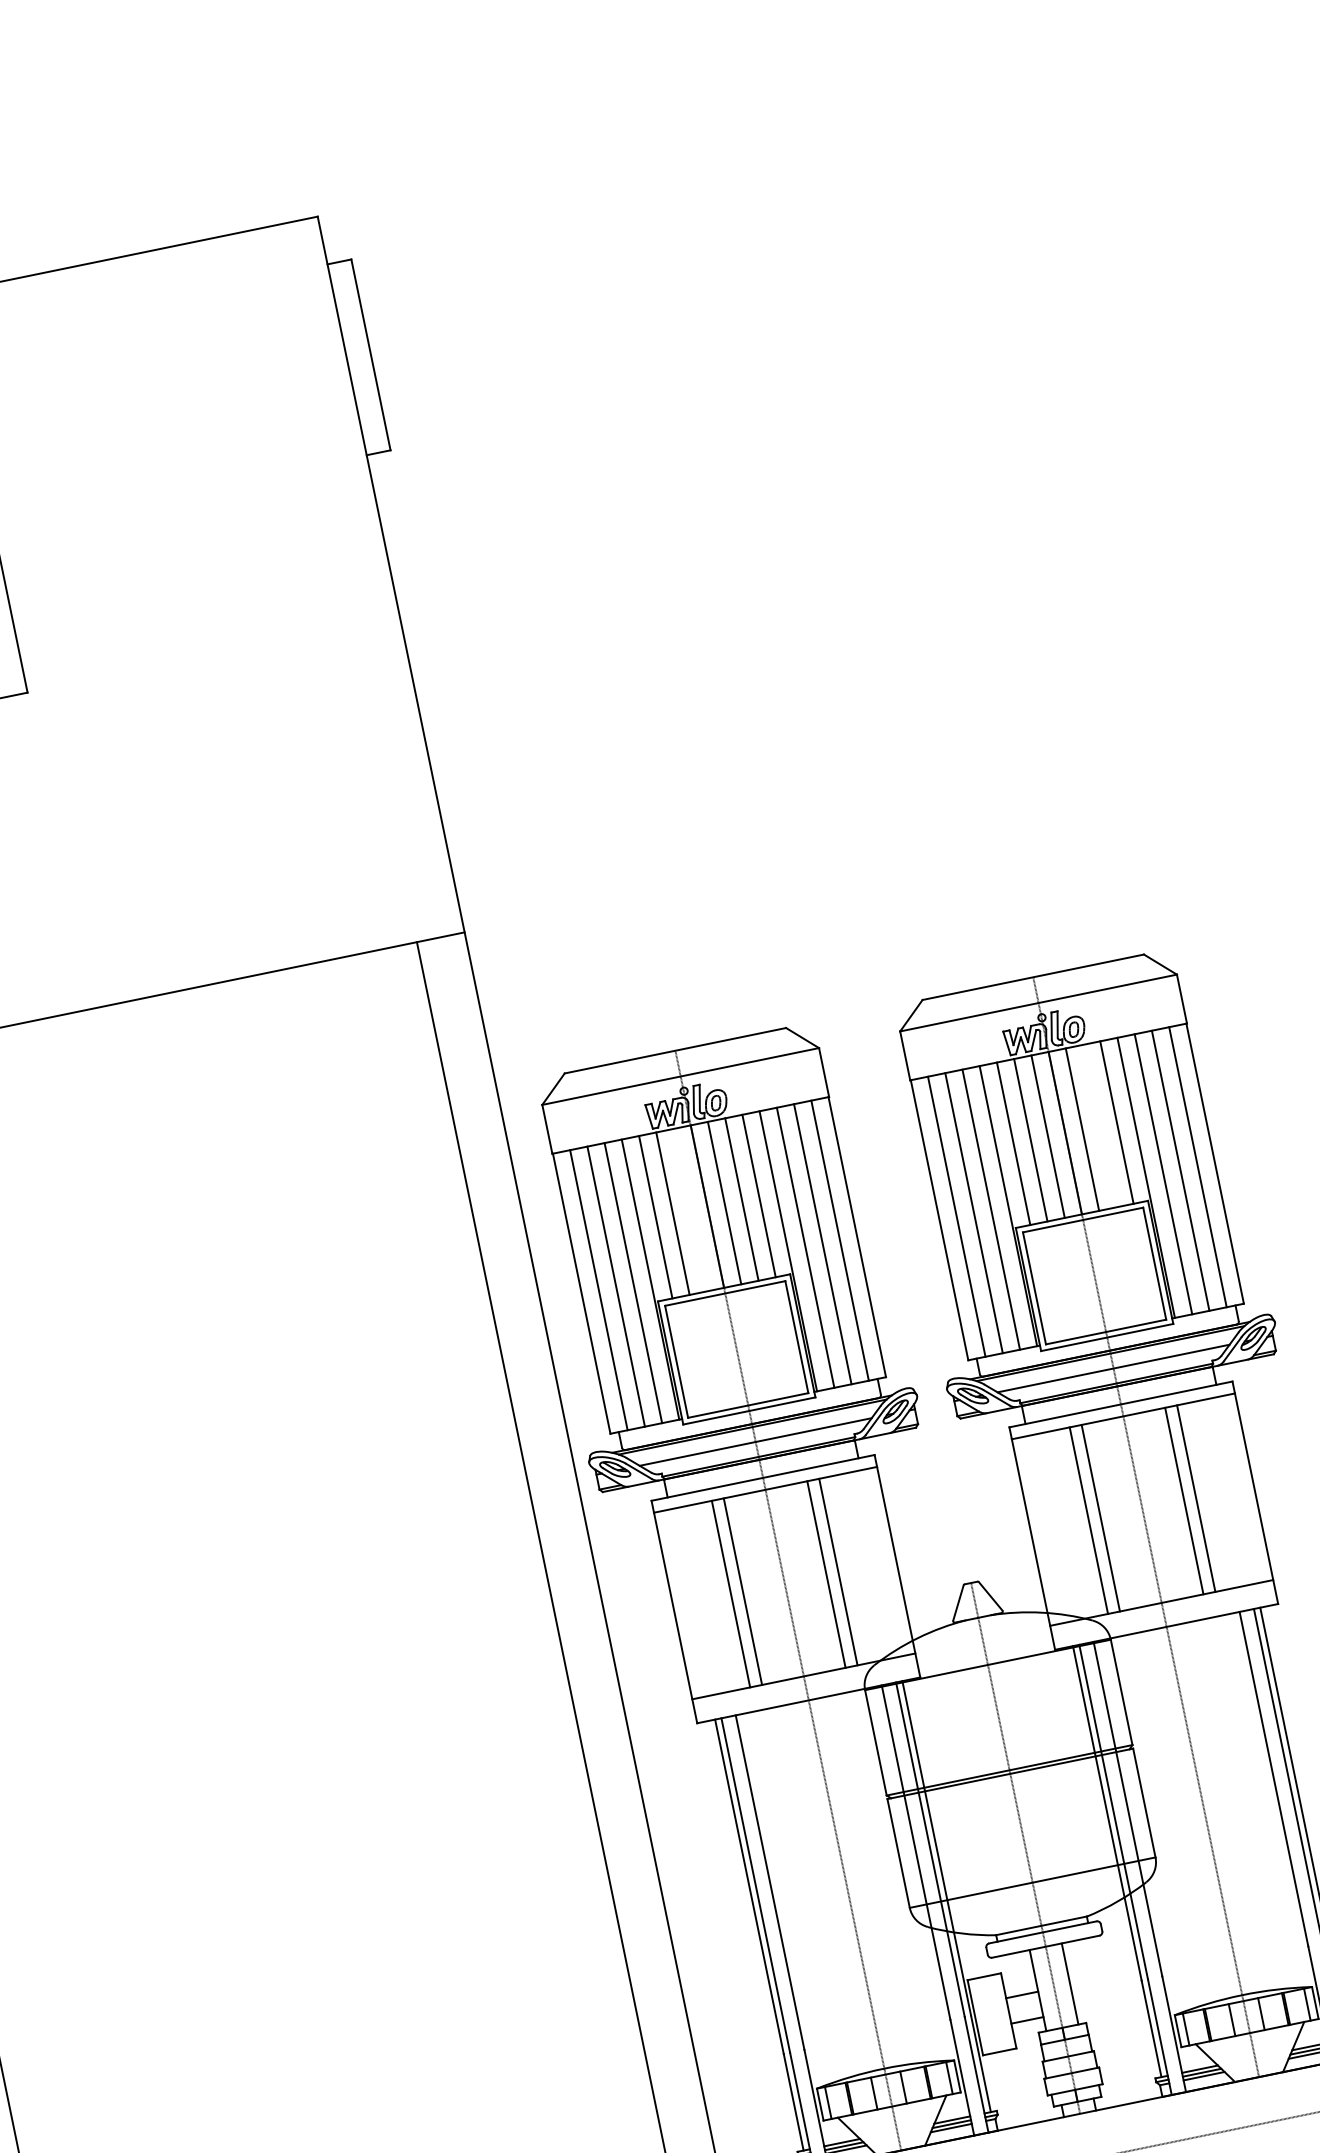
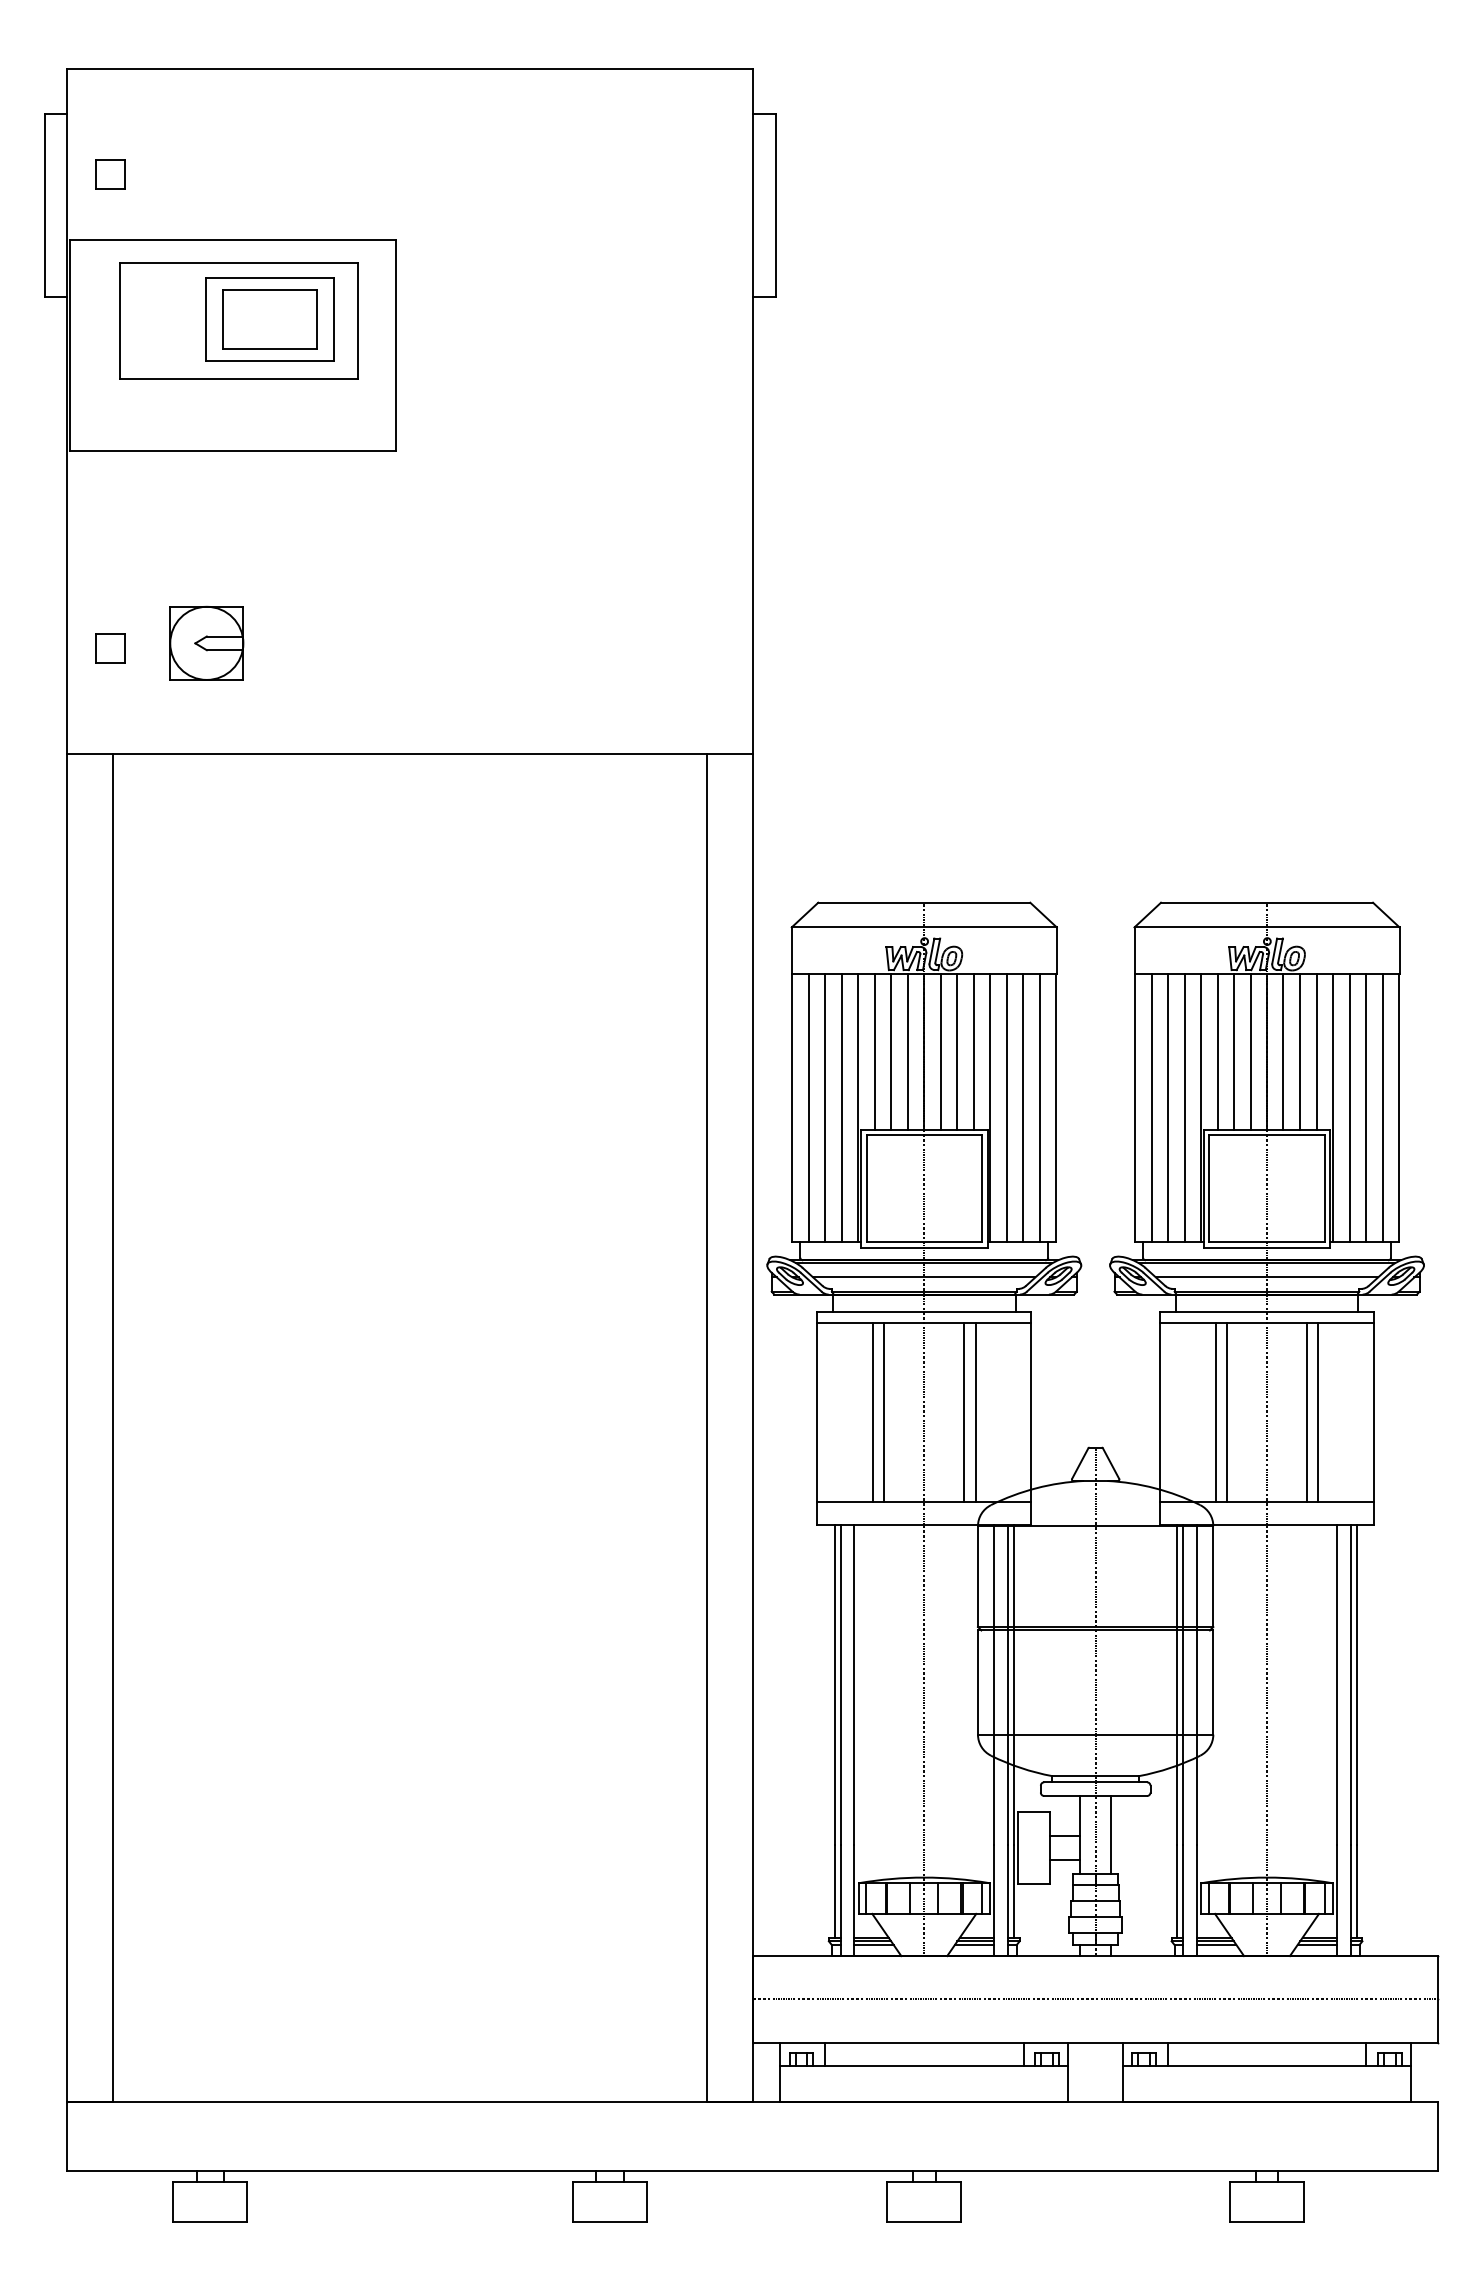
line: (1100, 1125) -> (1300, 1051), added
line: (689, 1209) -> (907, 1051), added

